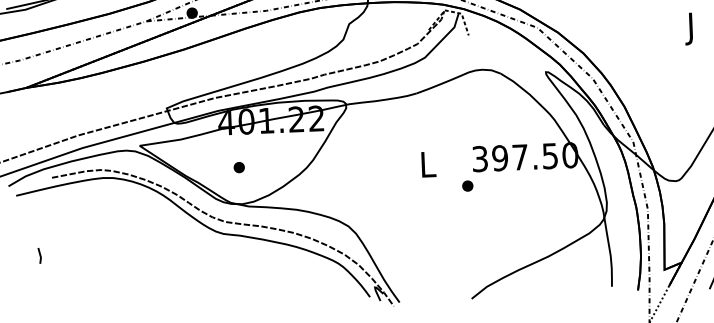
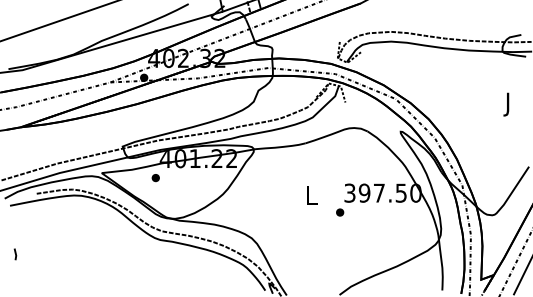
part: (238, 168) -> (155, 178), moved
line: (39, 256) -> (15, 254), moved

